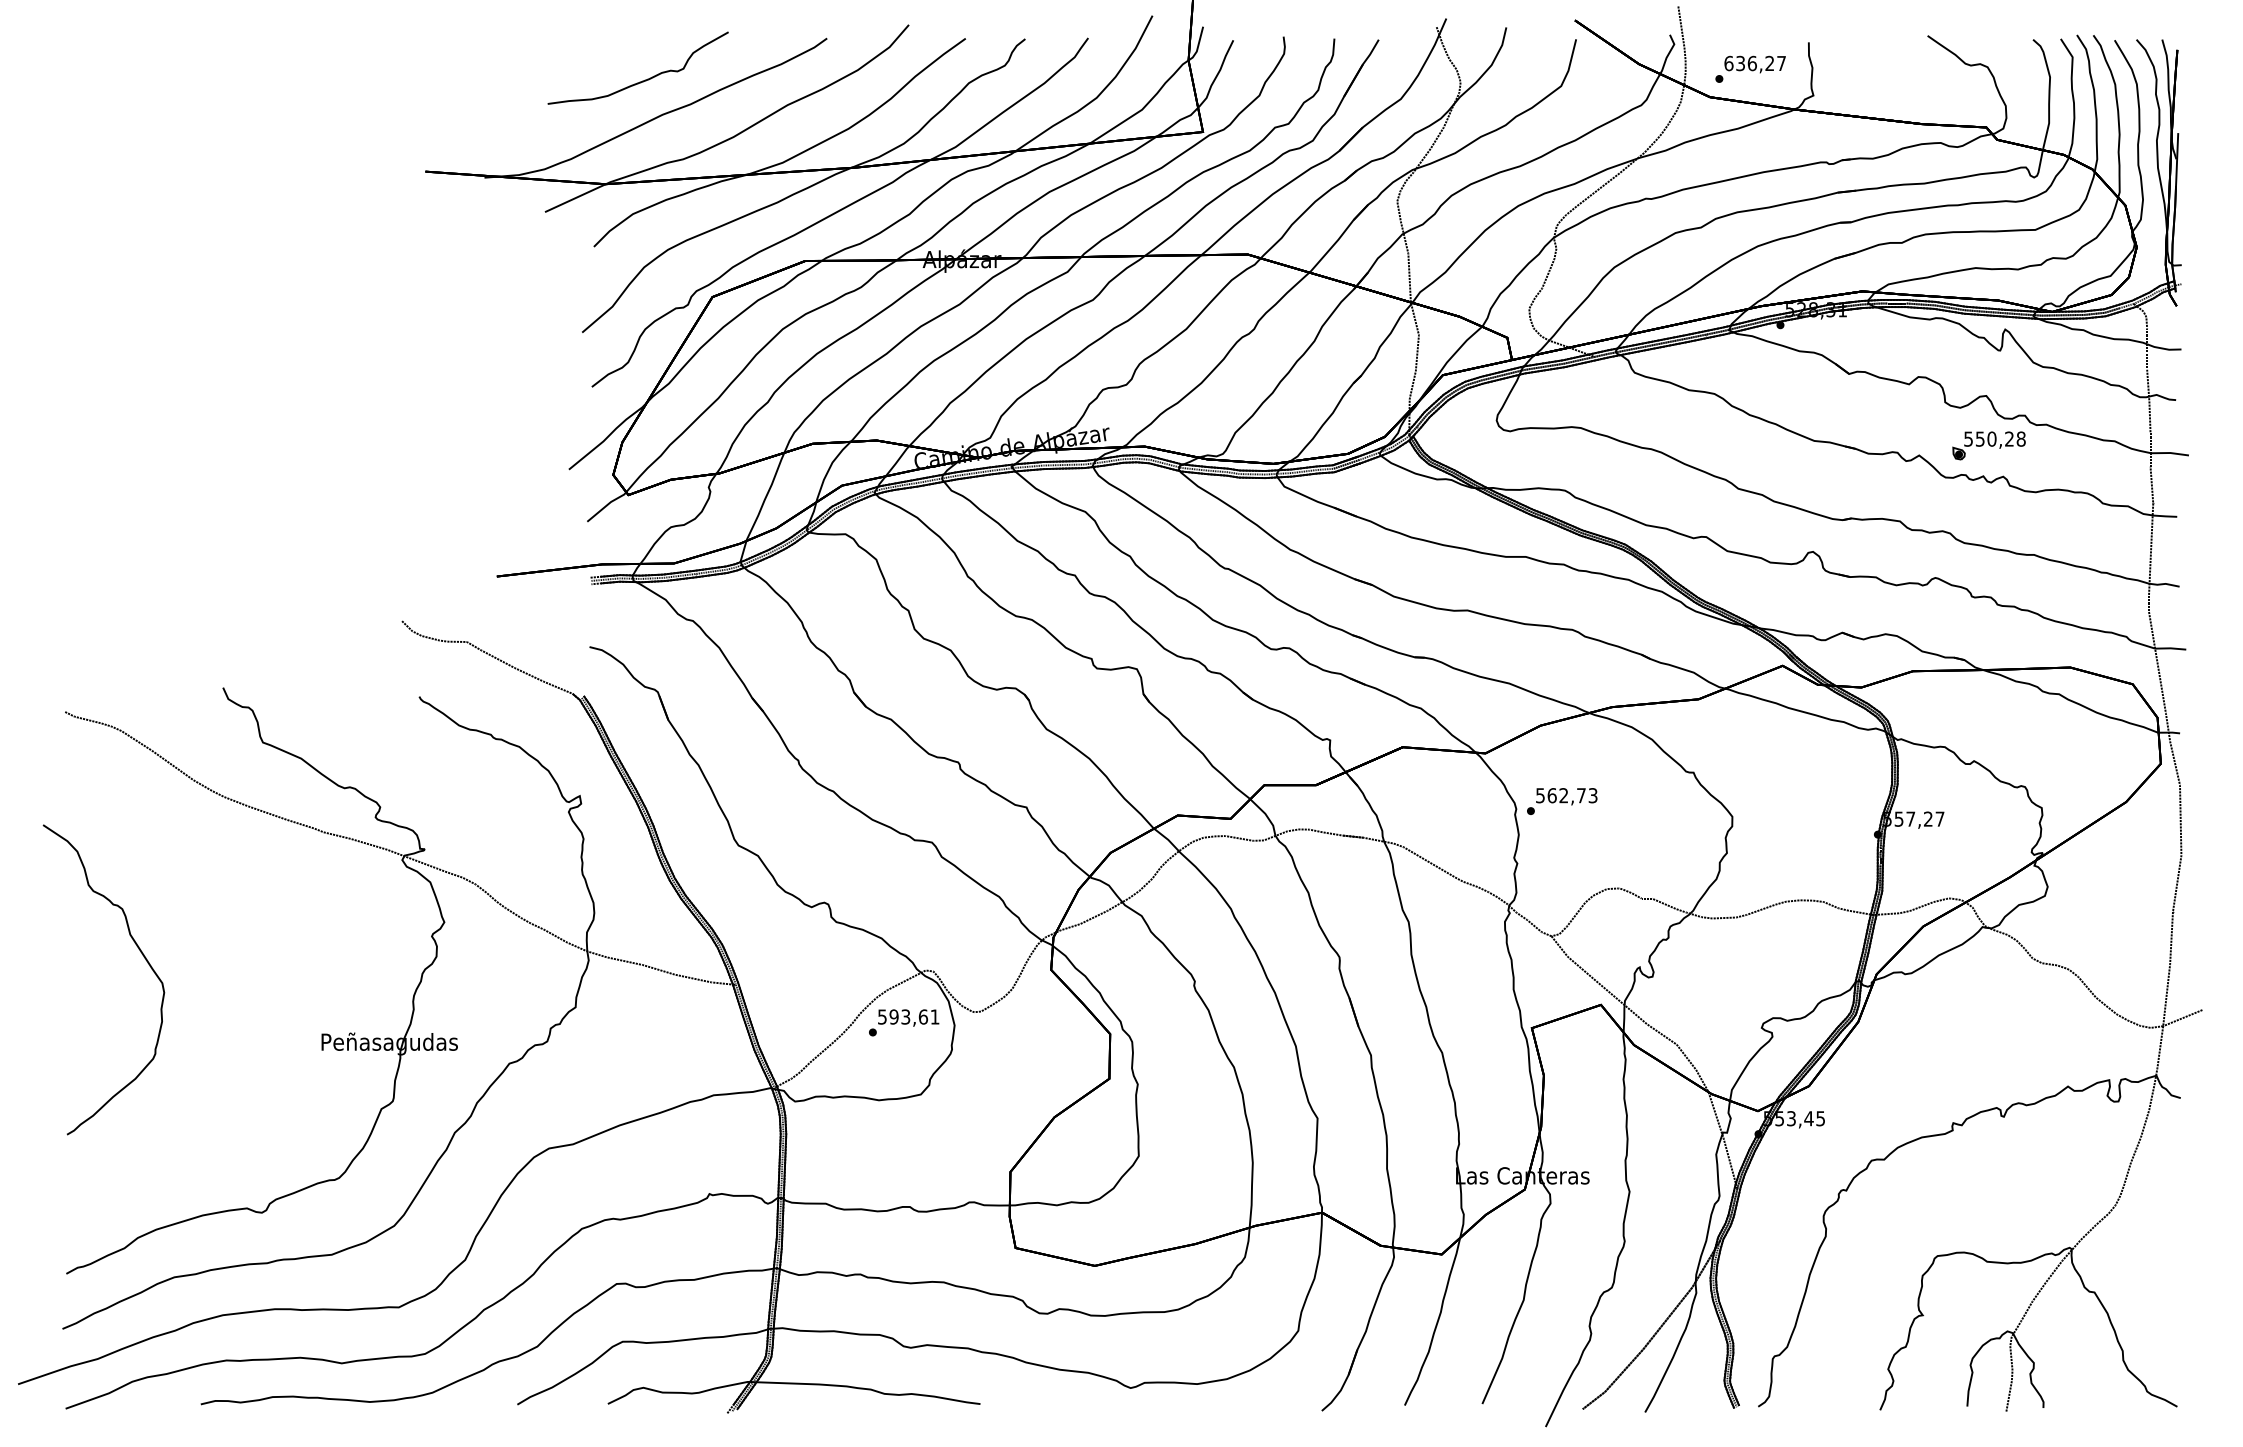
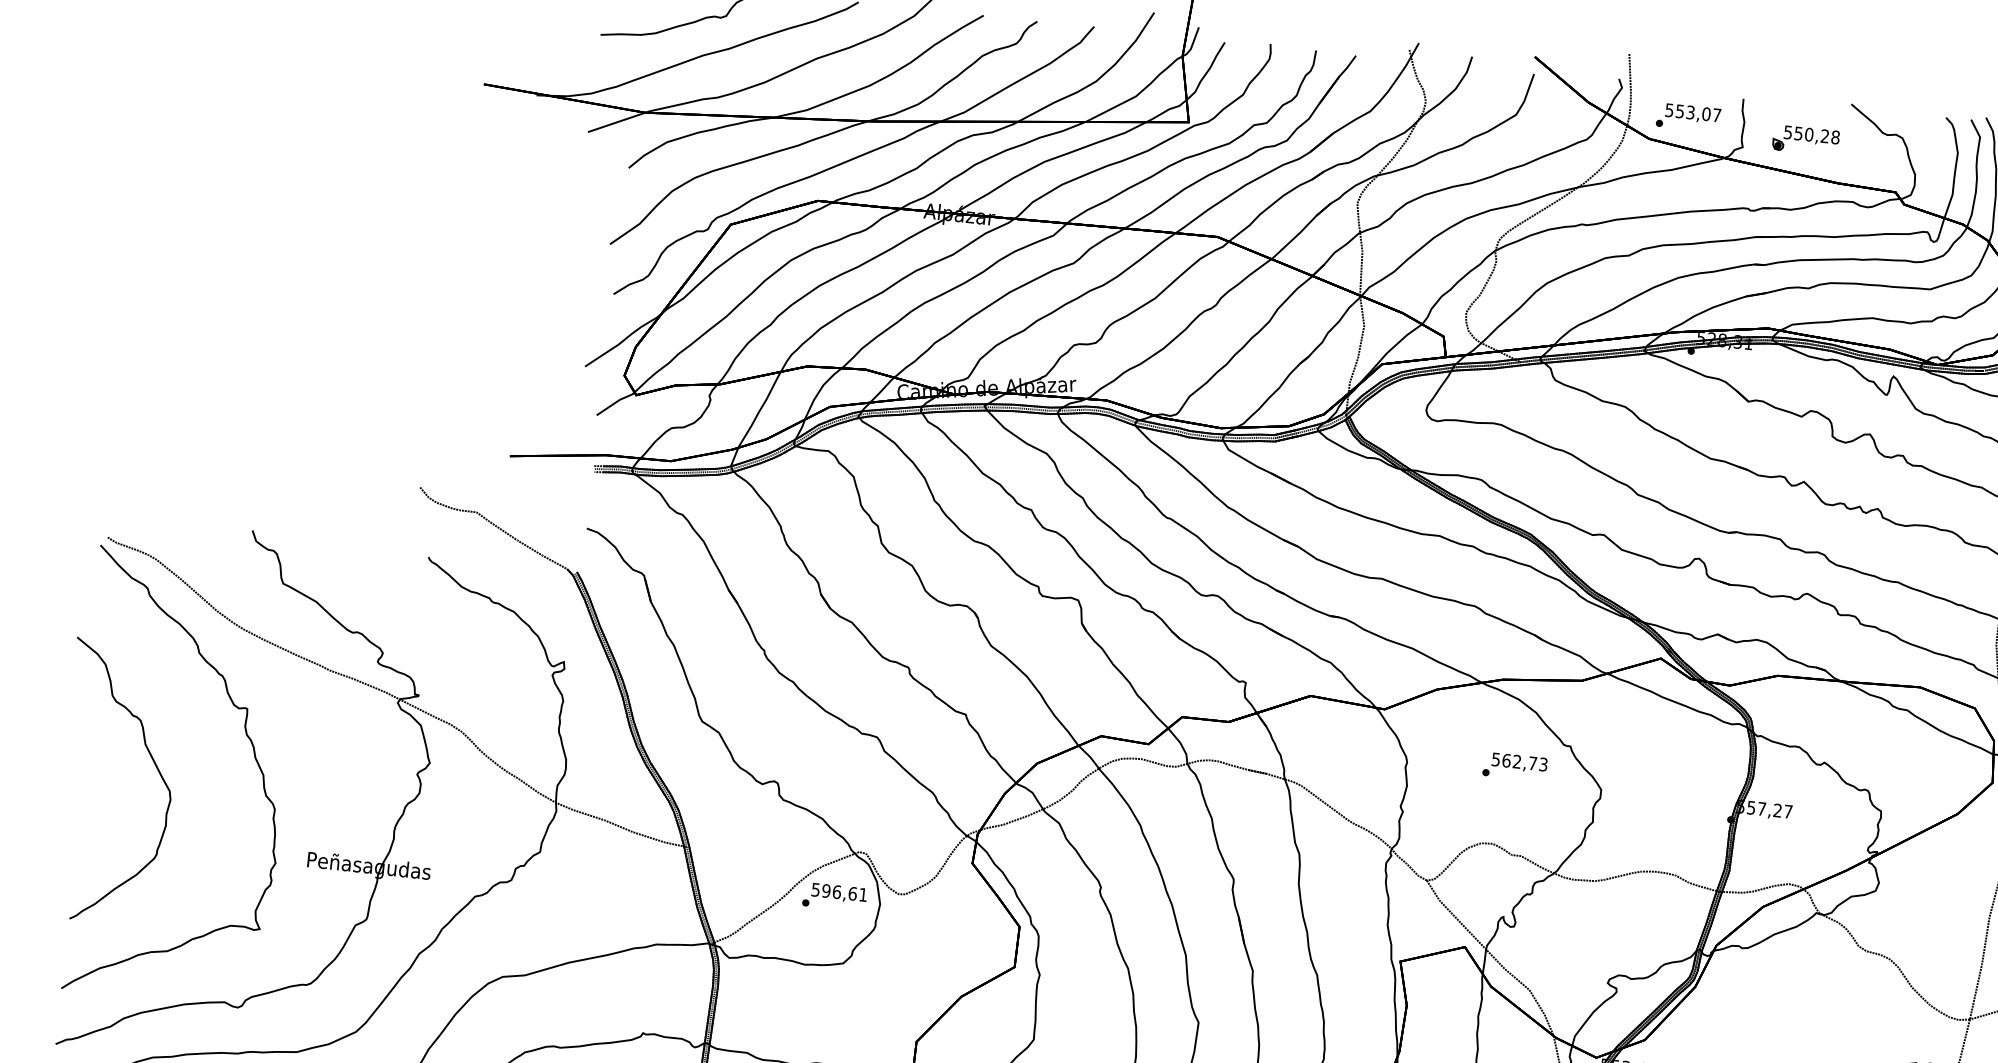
text: (1749, 63) -> (1688, 112), 636,27 -> 553,07
part: (1988, 445) -> (1805, 140), moved
text: (1562, 801) -> (1515, 766), moved
curve: (251, 937) -> (254, 758), added
text: (905, 1016) -> (836, 891), 593,61 -> 596,61

